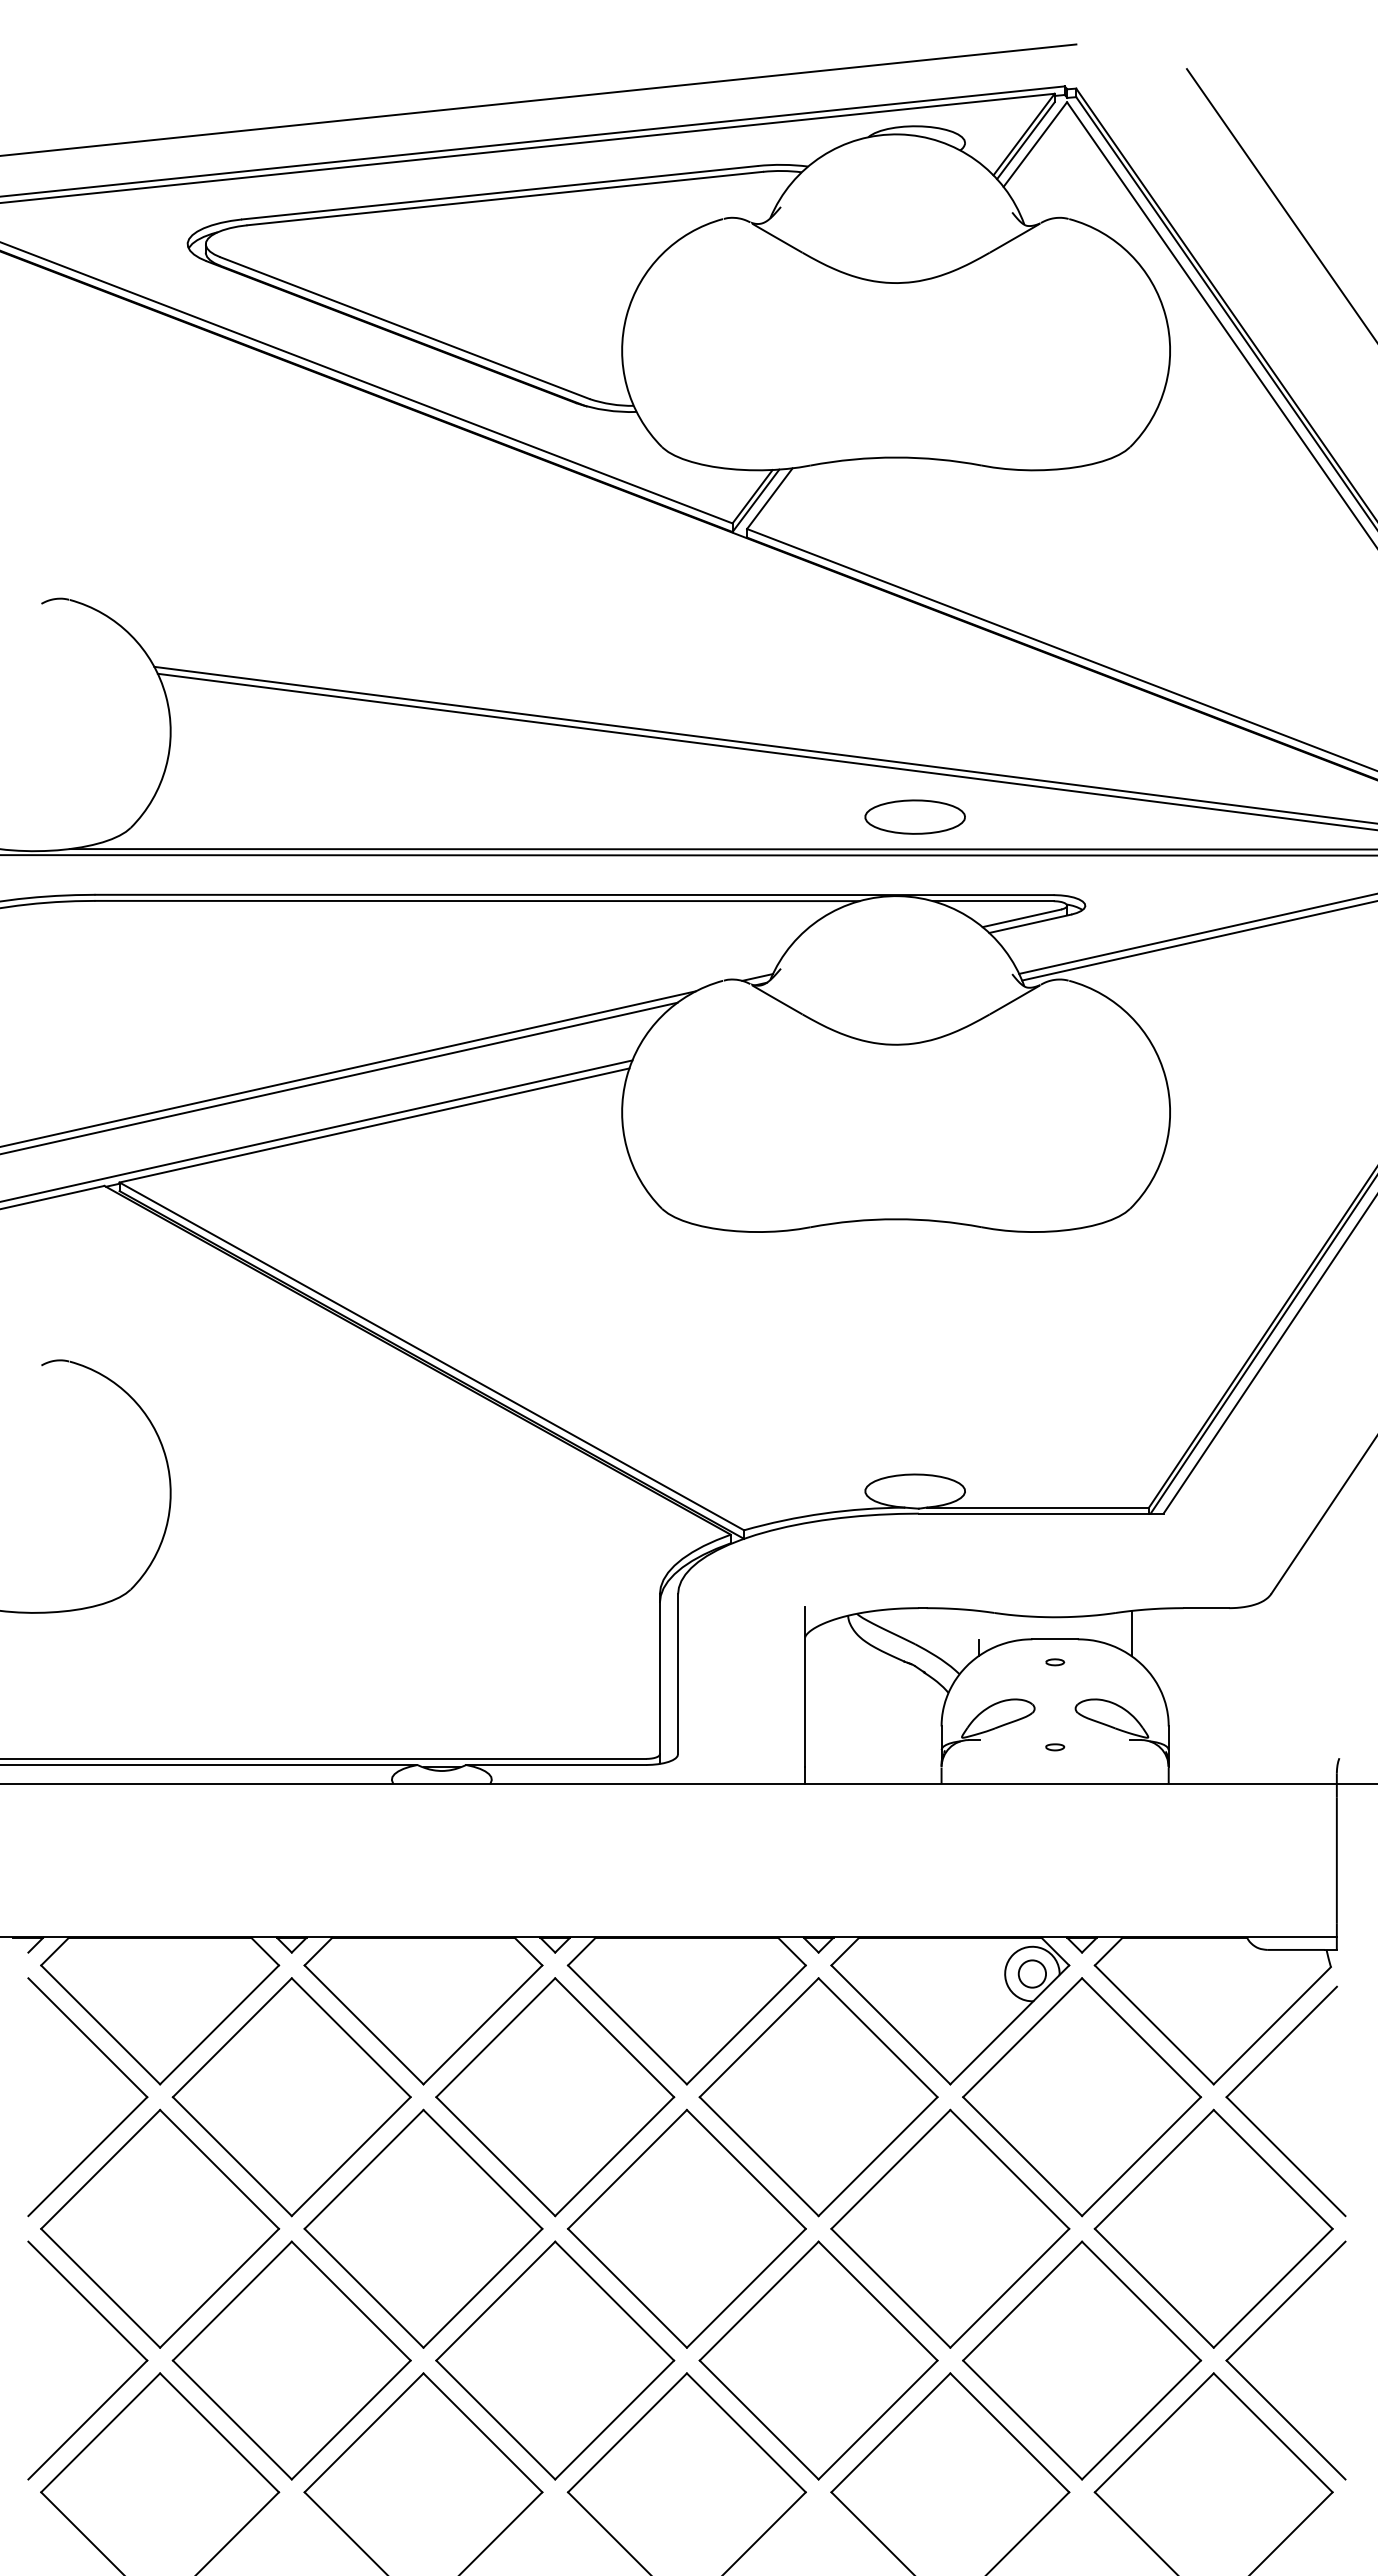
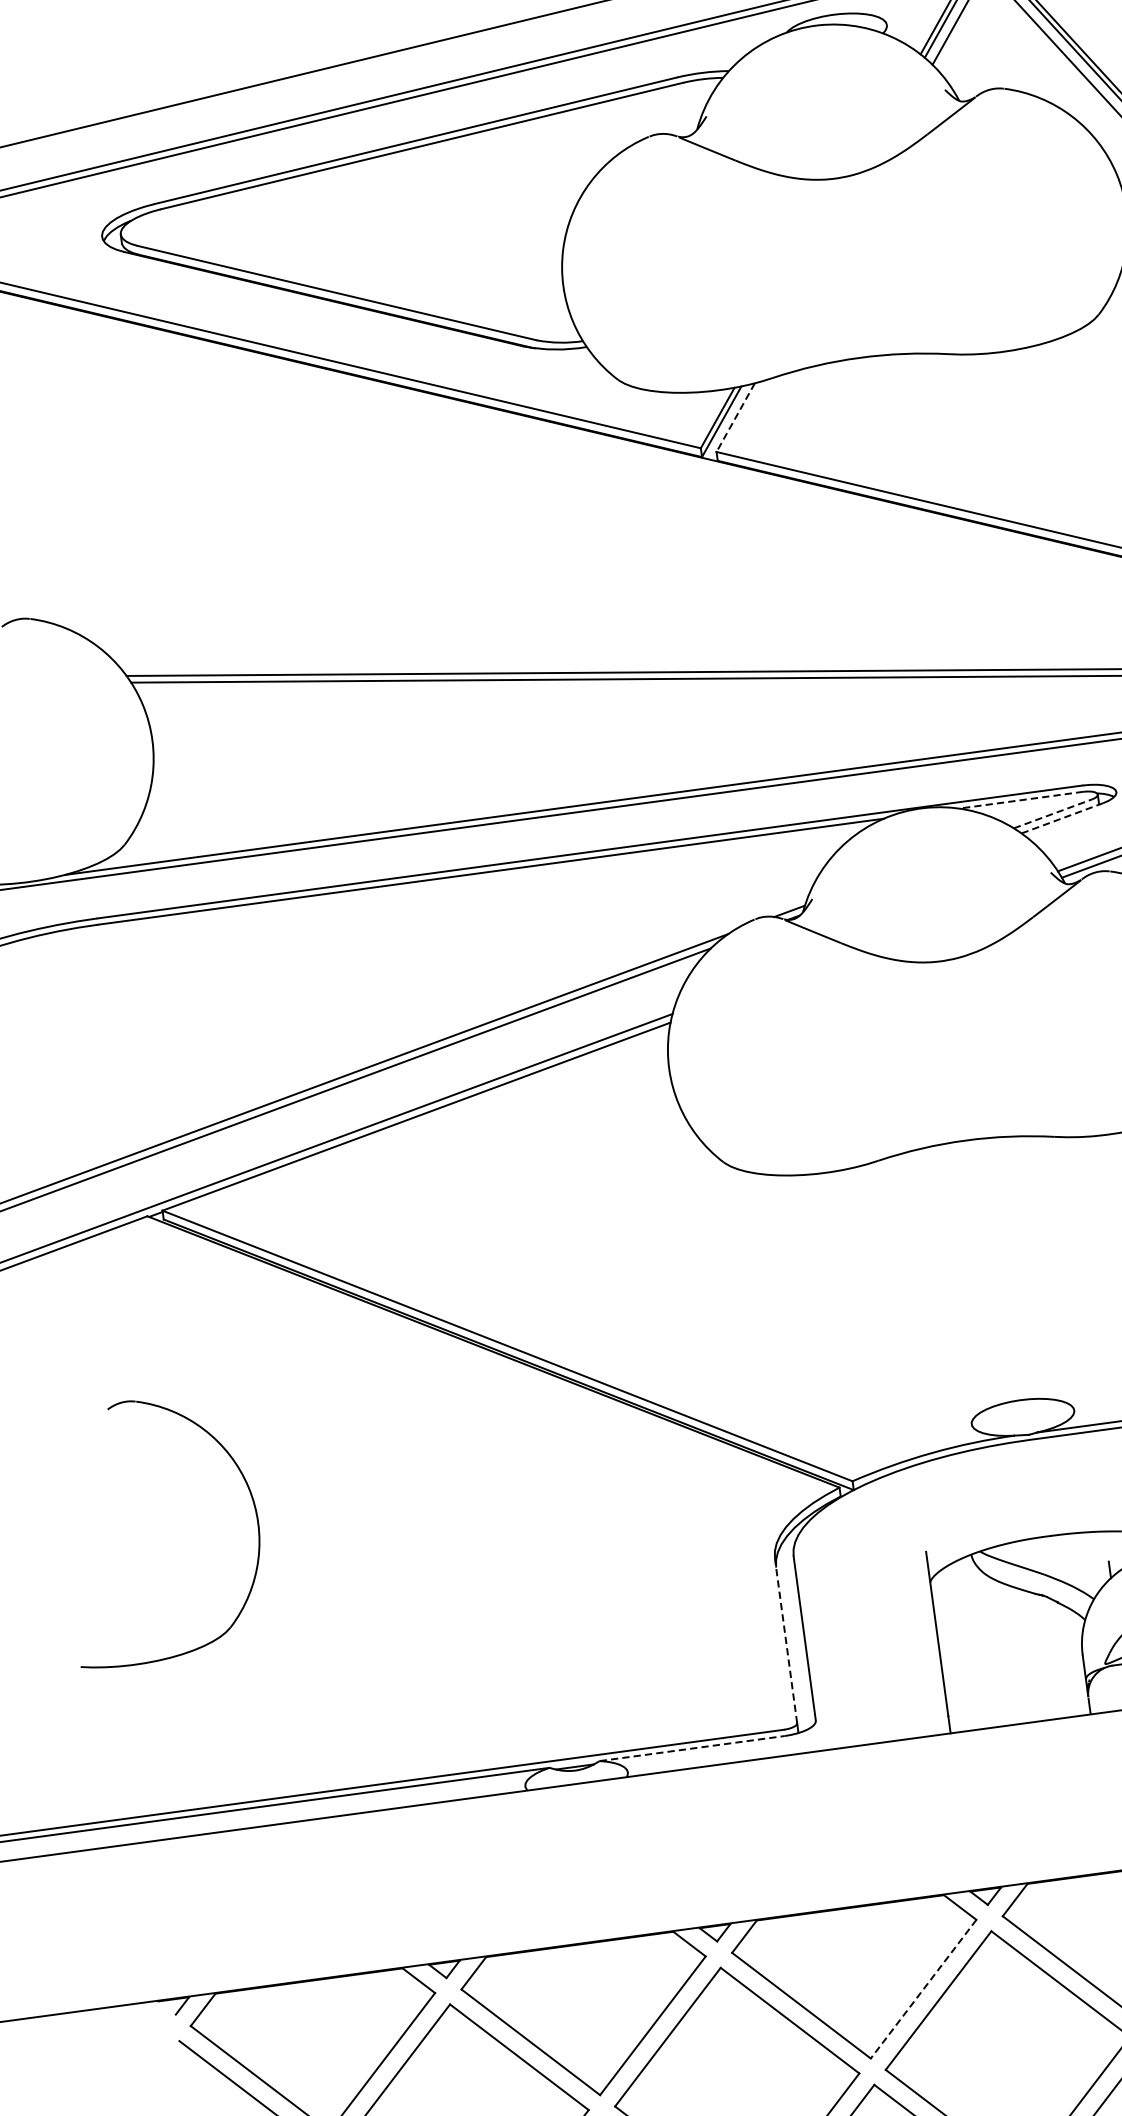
line: (769, 498) -> (735, 417), solid -> dashed
part: (914, 816) -> (928, 724), removed
line: (992, 901) -> (1020, 800), solid -> dashed
line: (1022, 918) -> (1053, 813), solid -> dashed
line: (1030, 923) -> (1062, 817), solid -> dashed
line: (659, 1674) -> (785, 1641), solid -> dashed
line: (556, 1765) -> (692, 1749), solid -> dashed
line: (746, 2025) -> (923, 1989), solid -> dashed

